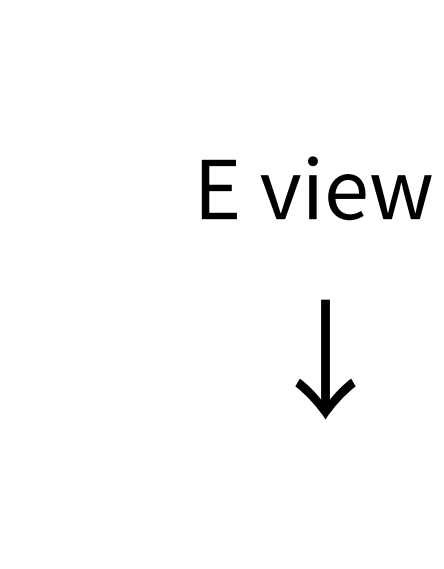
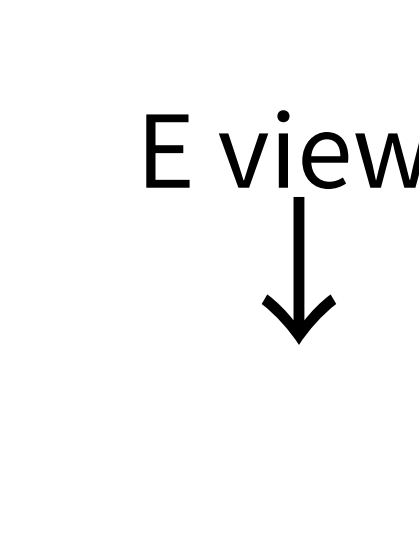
text: (325, 359) -> (298, 270), moved

